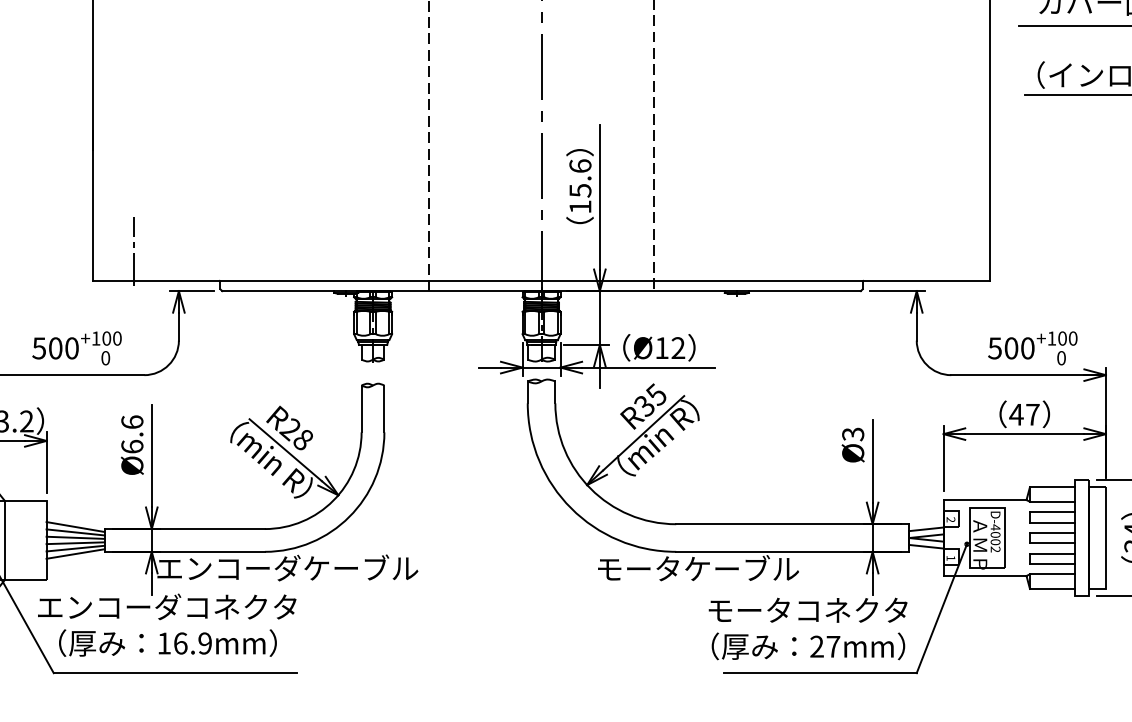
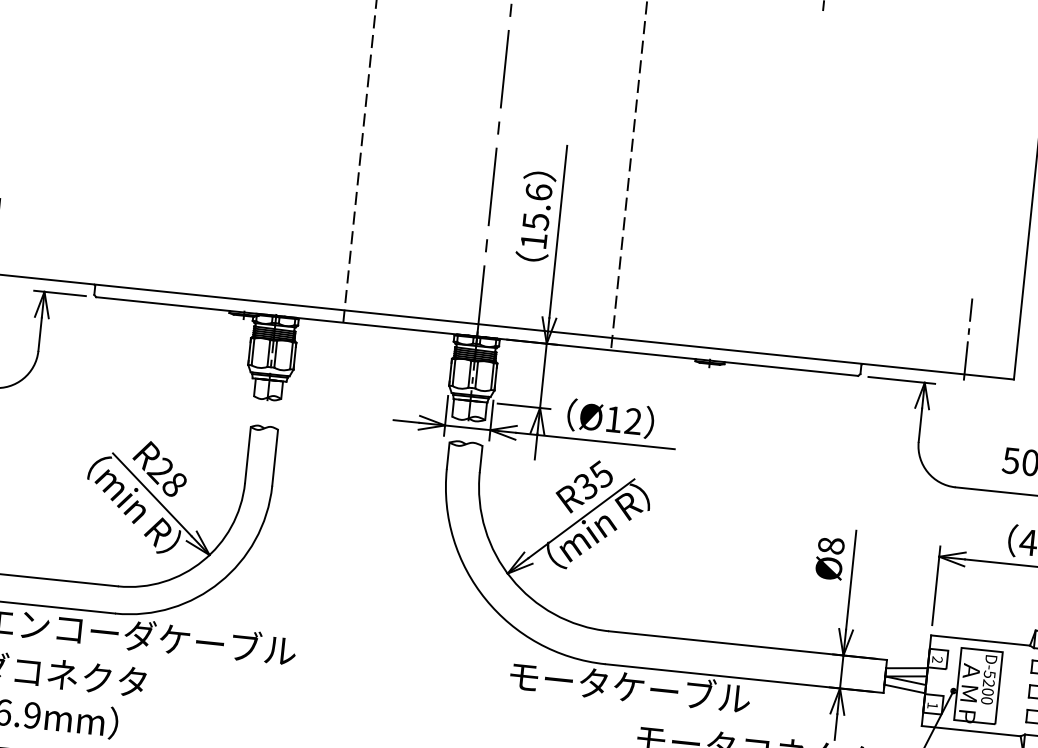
line: (948, 251) -> (967, 339), added
text: (853, 434) -> (831, 546), Ø3 -> Ø8
text: (995, 538) -> (988, 687), D-4002 -> D-5200

